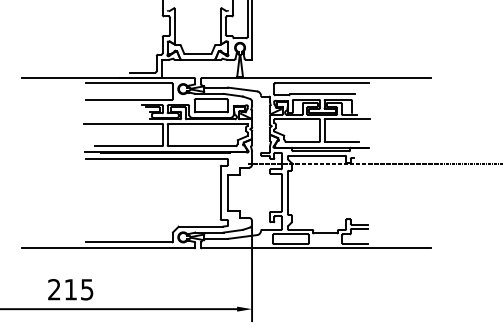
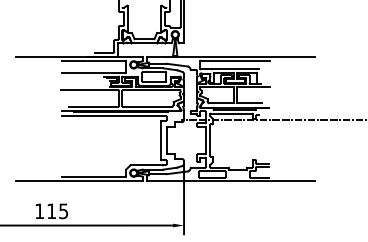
text: (54, 289) -> (39, 211), 215 -> 115

